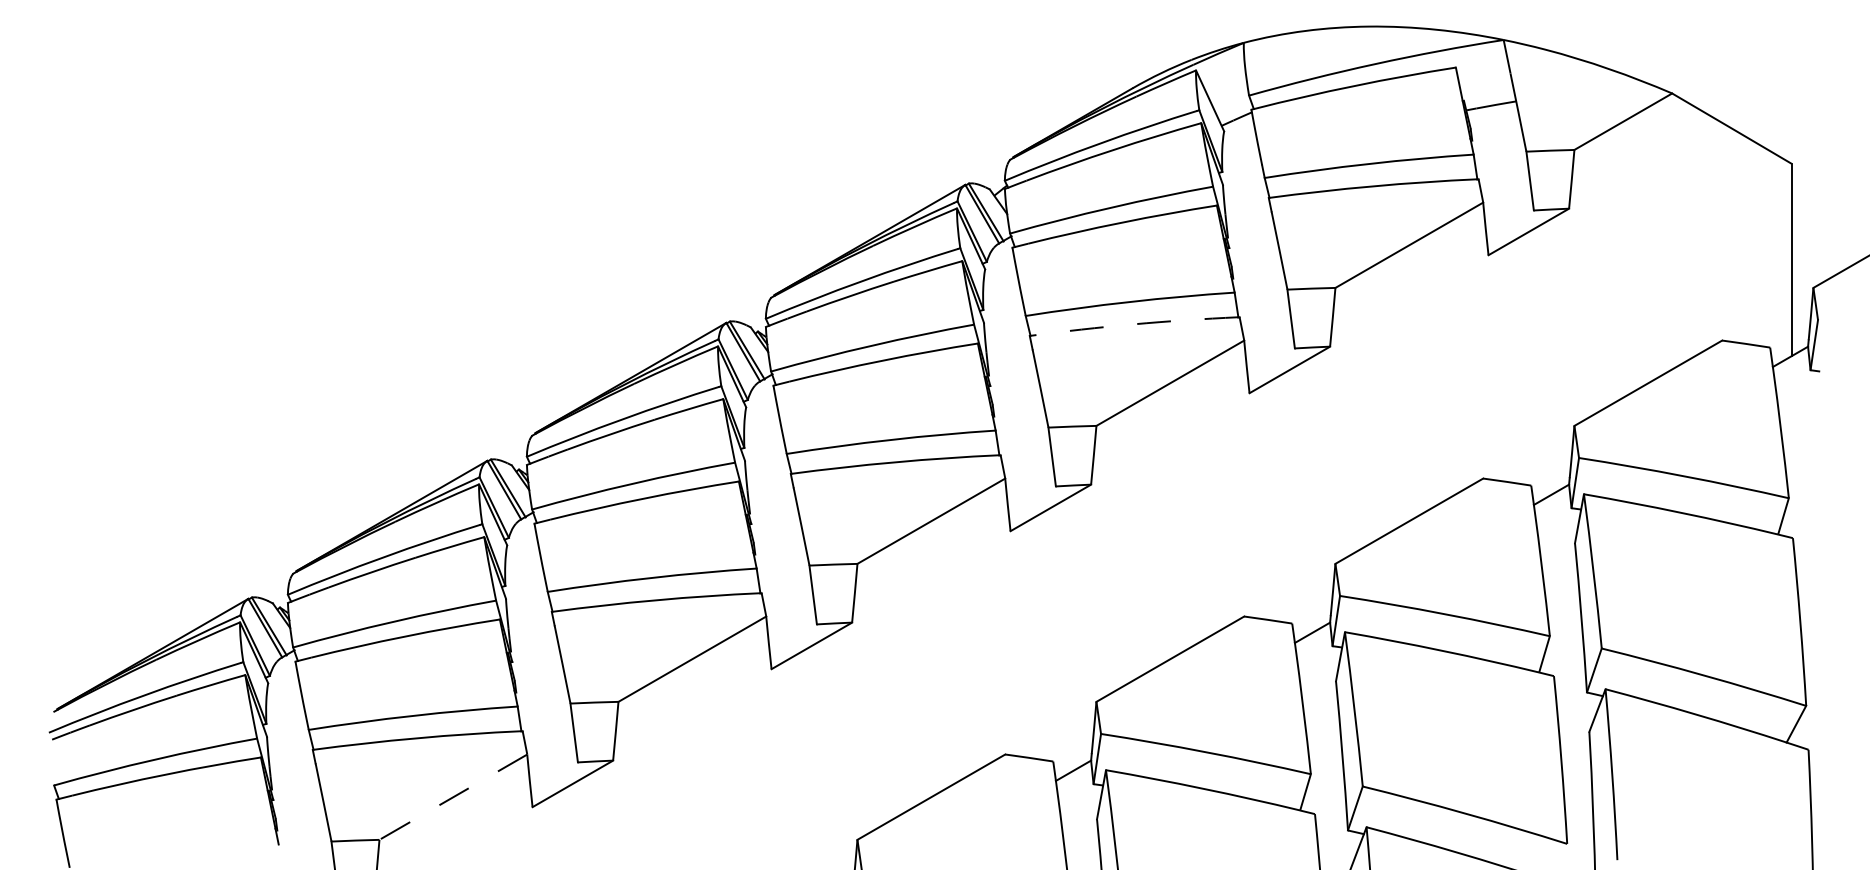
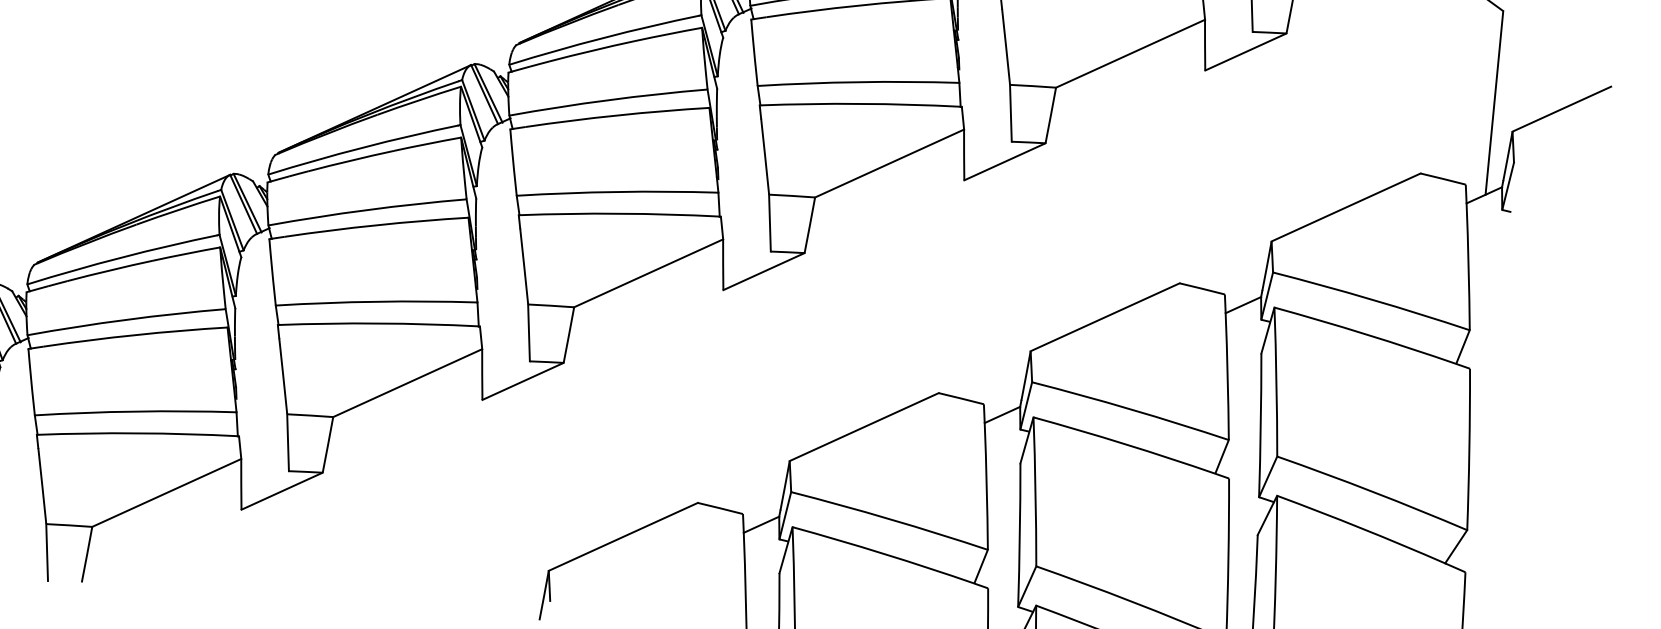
arc: (1133, 324) -> (859, 104), dashed -> solid
line: (452, 797) -> (165, 493), dashed -> solid

